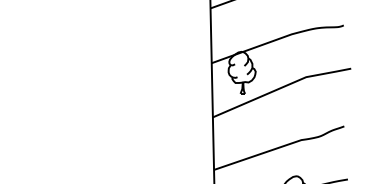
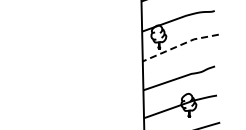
line: (283, 86) -> (181, 44), solid -> dashed

